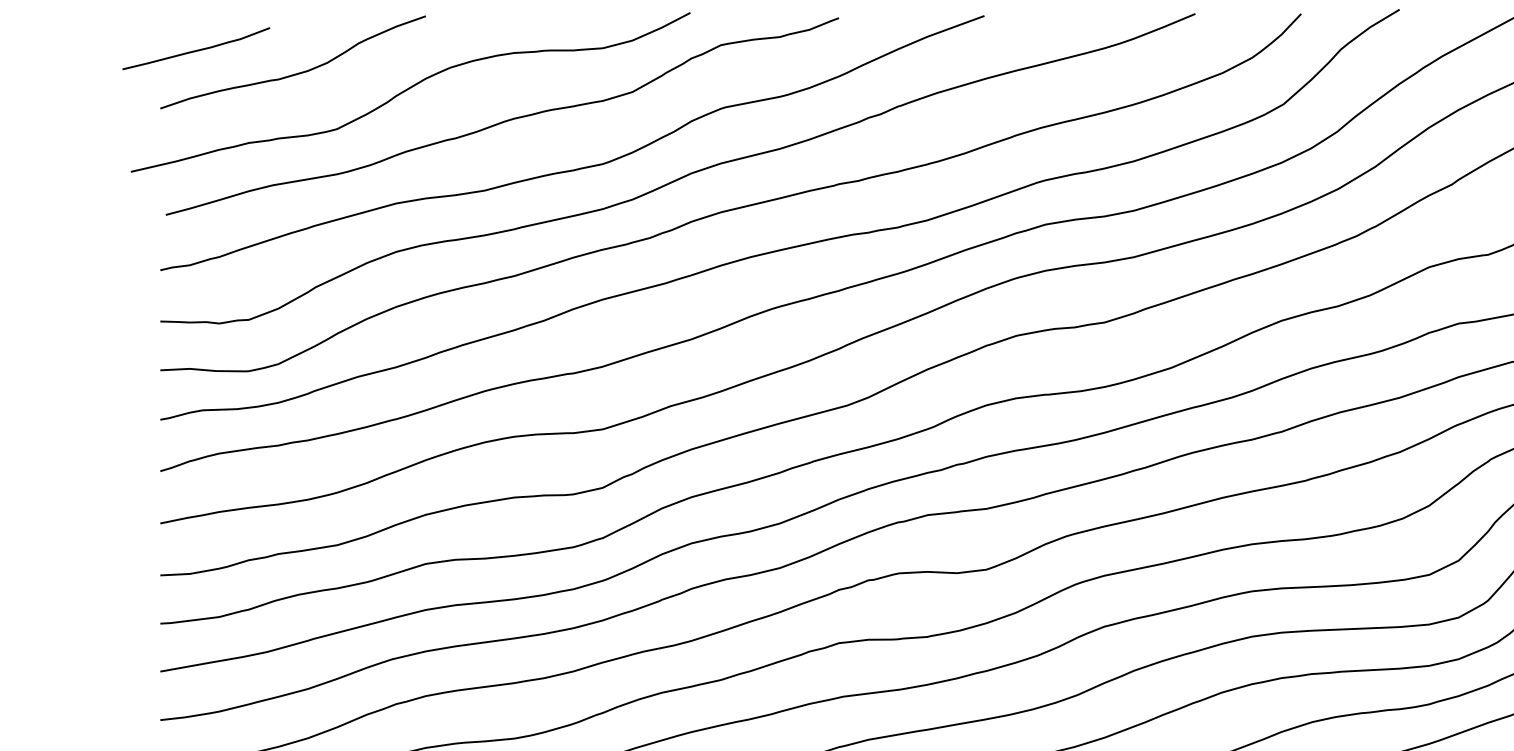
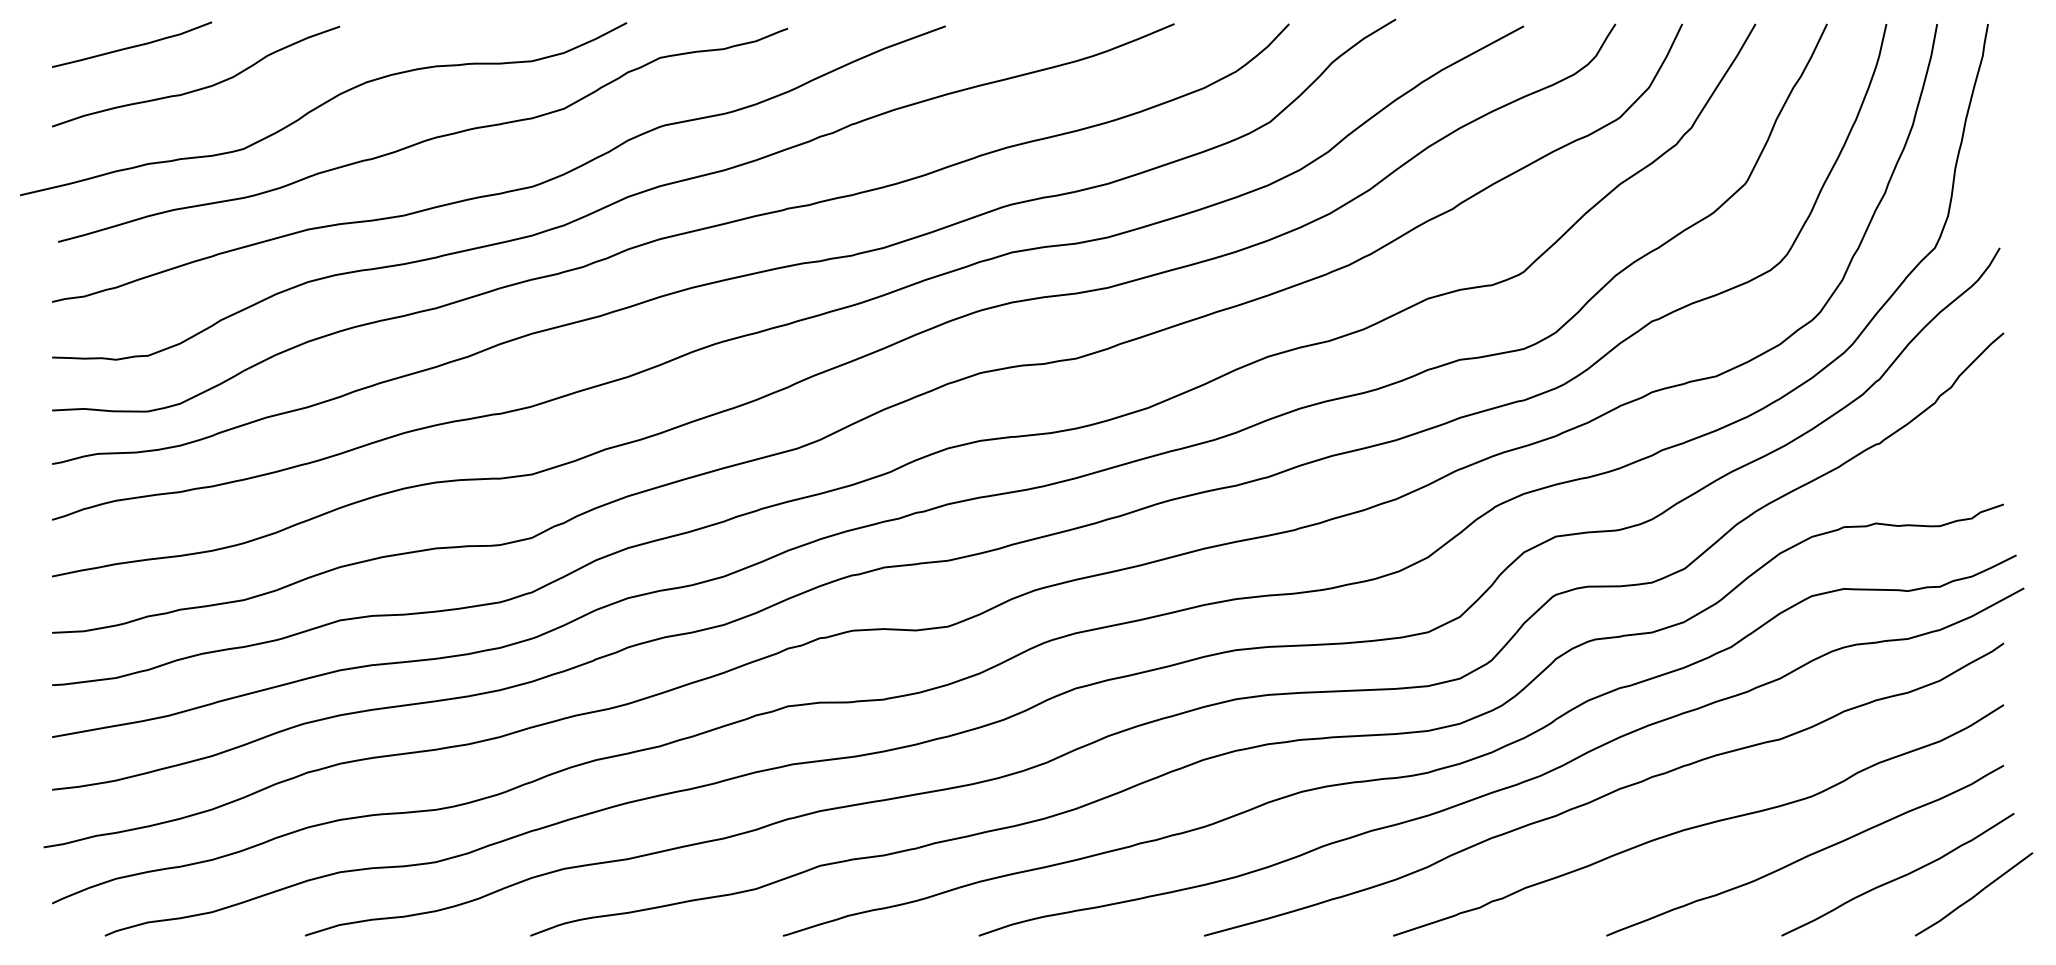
curve: (197, 49) -> (133, 45), moved

